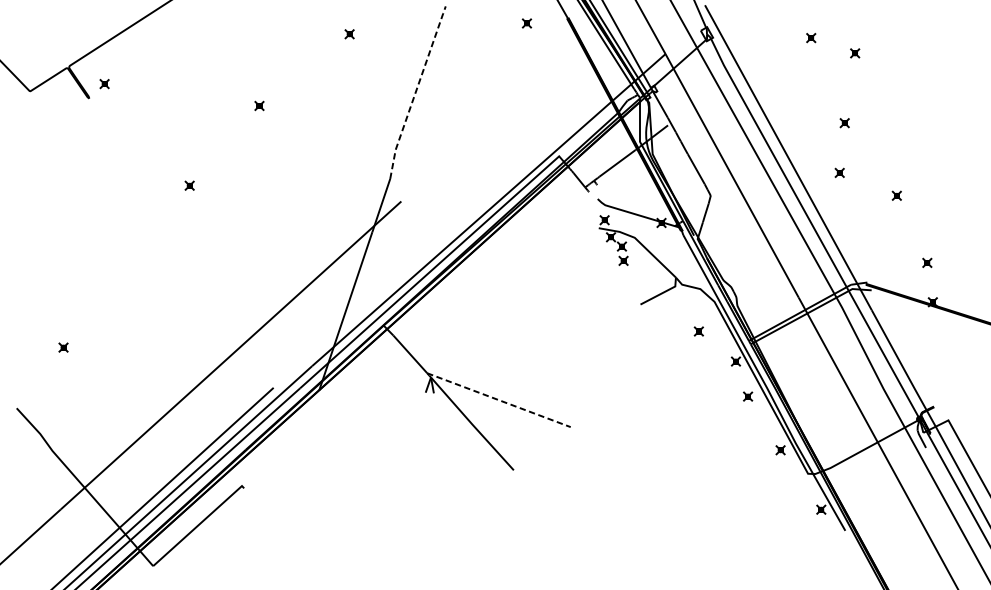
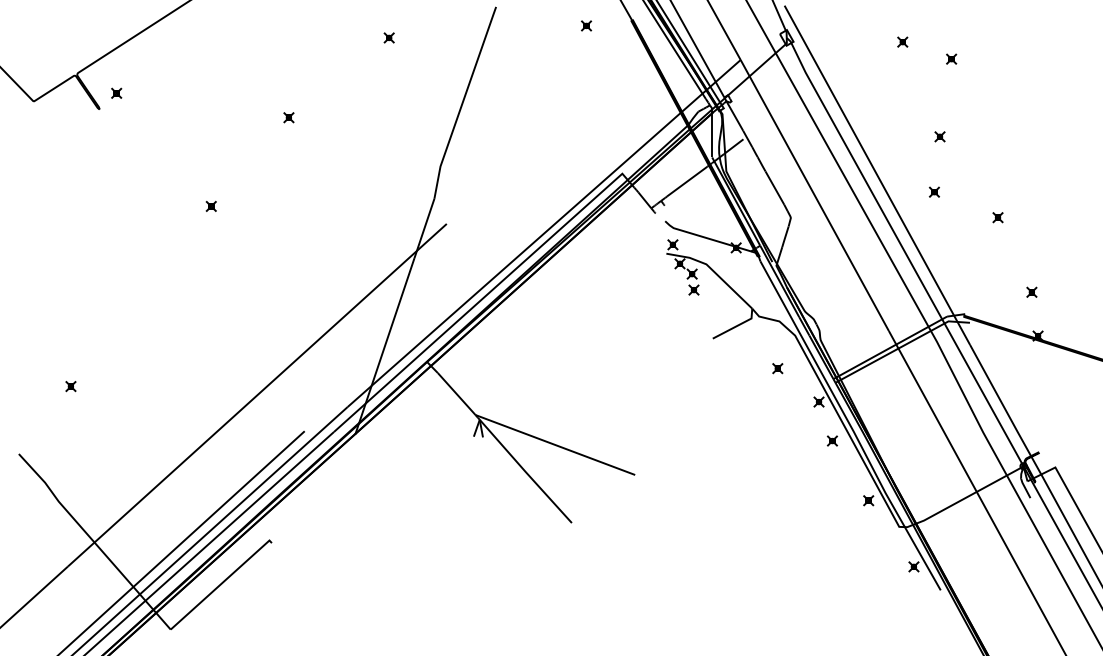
line: (416, 91) -> (463, 101), dashed -> solid
line: (499, 400) -> (555, 445), dashed -> solid

